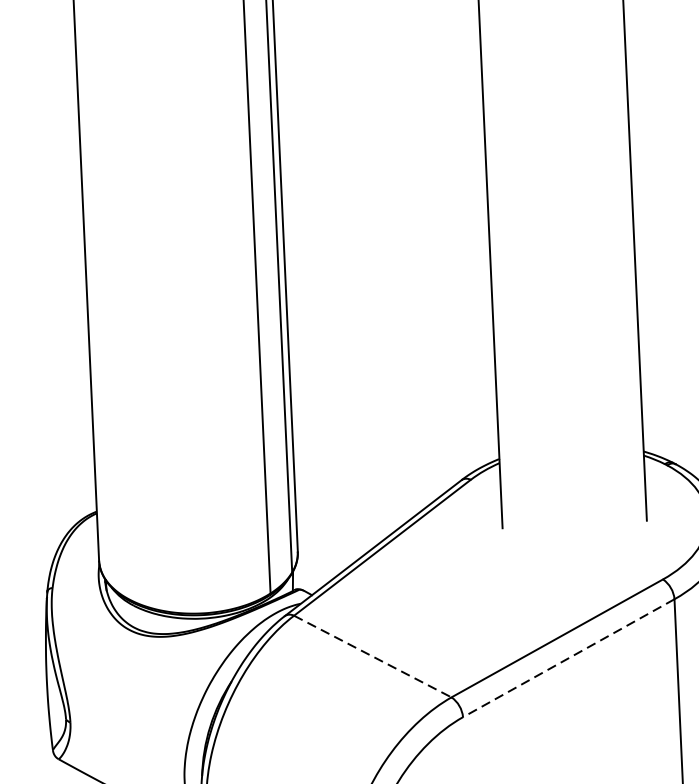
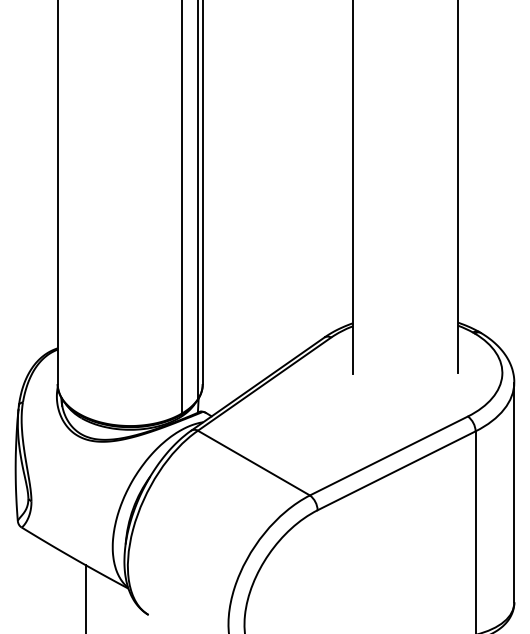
line: (372, 657) -> (253, 463), dashed -> solid
line: (568, 659) -> (396, 471), dashed -> solid

